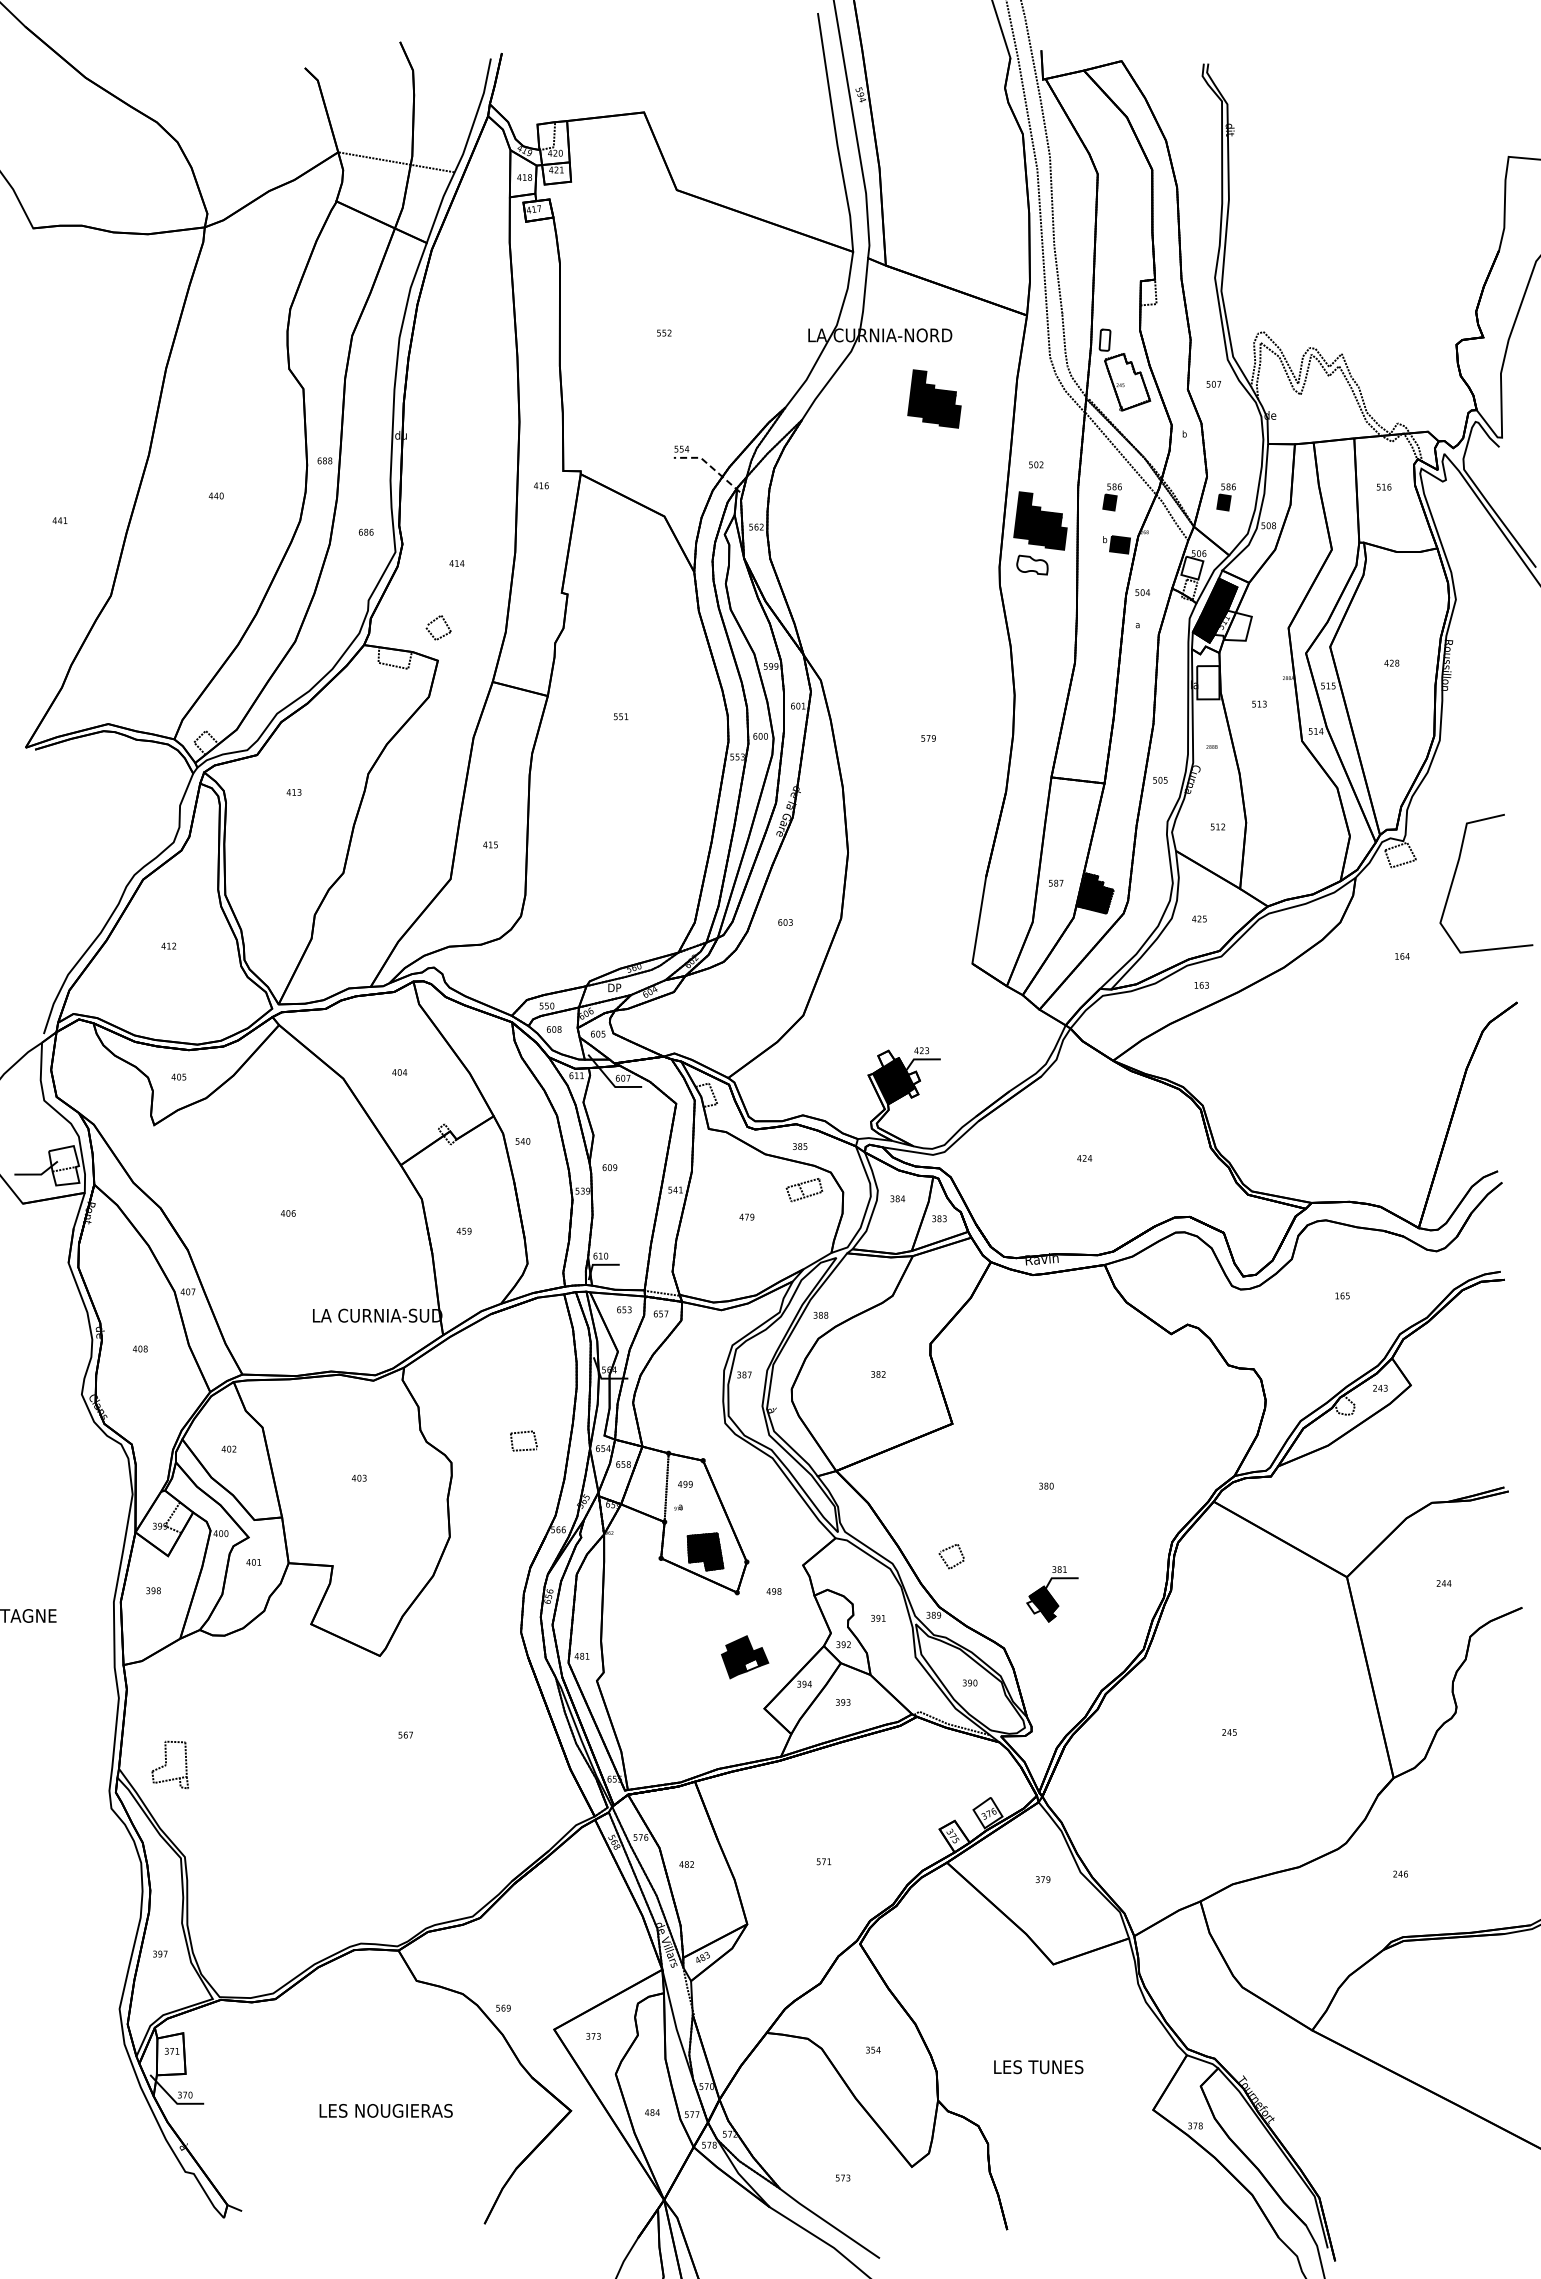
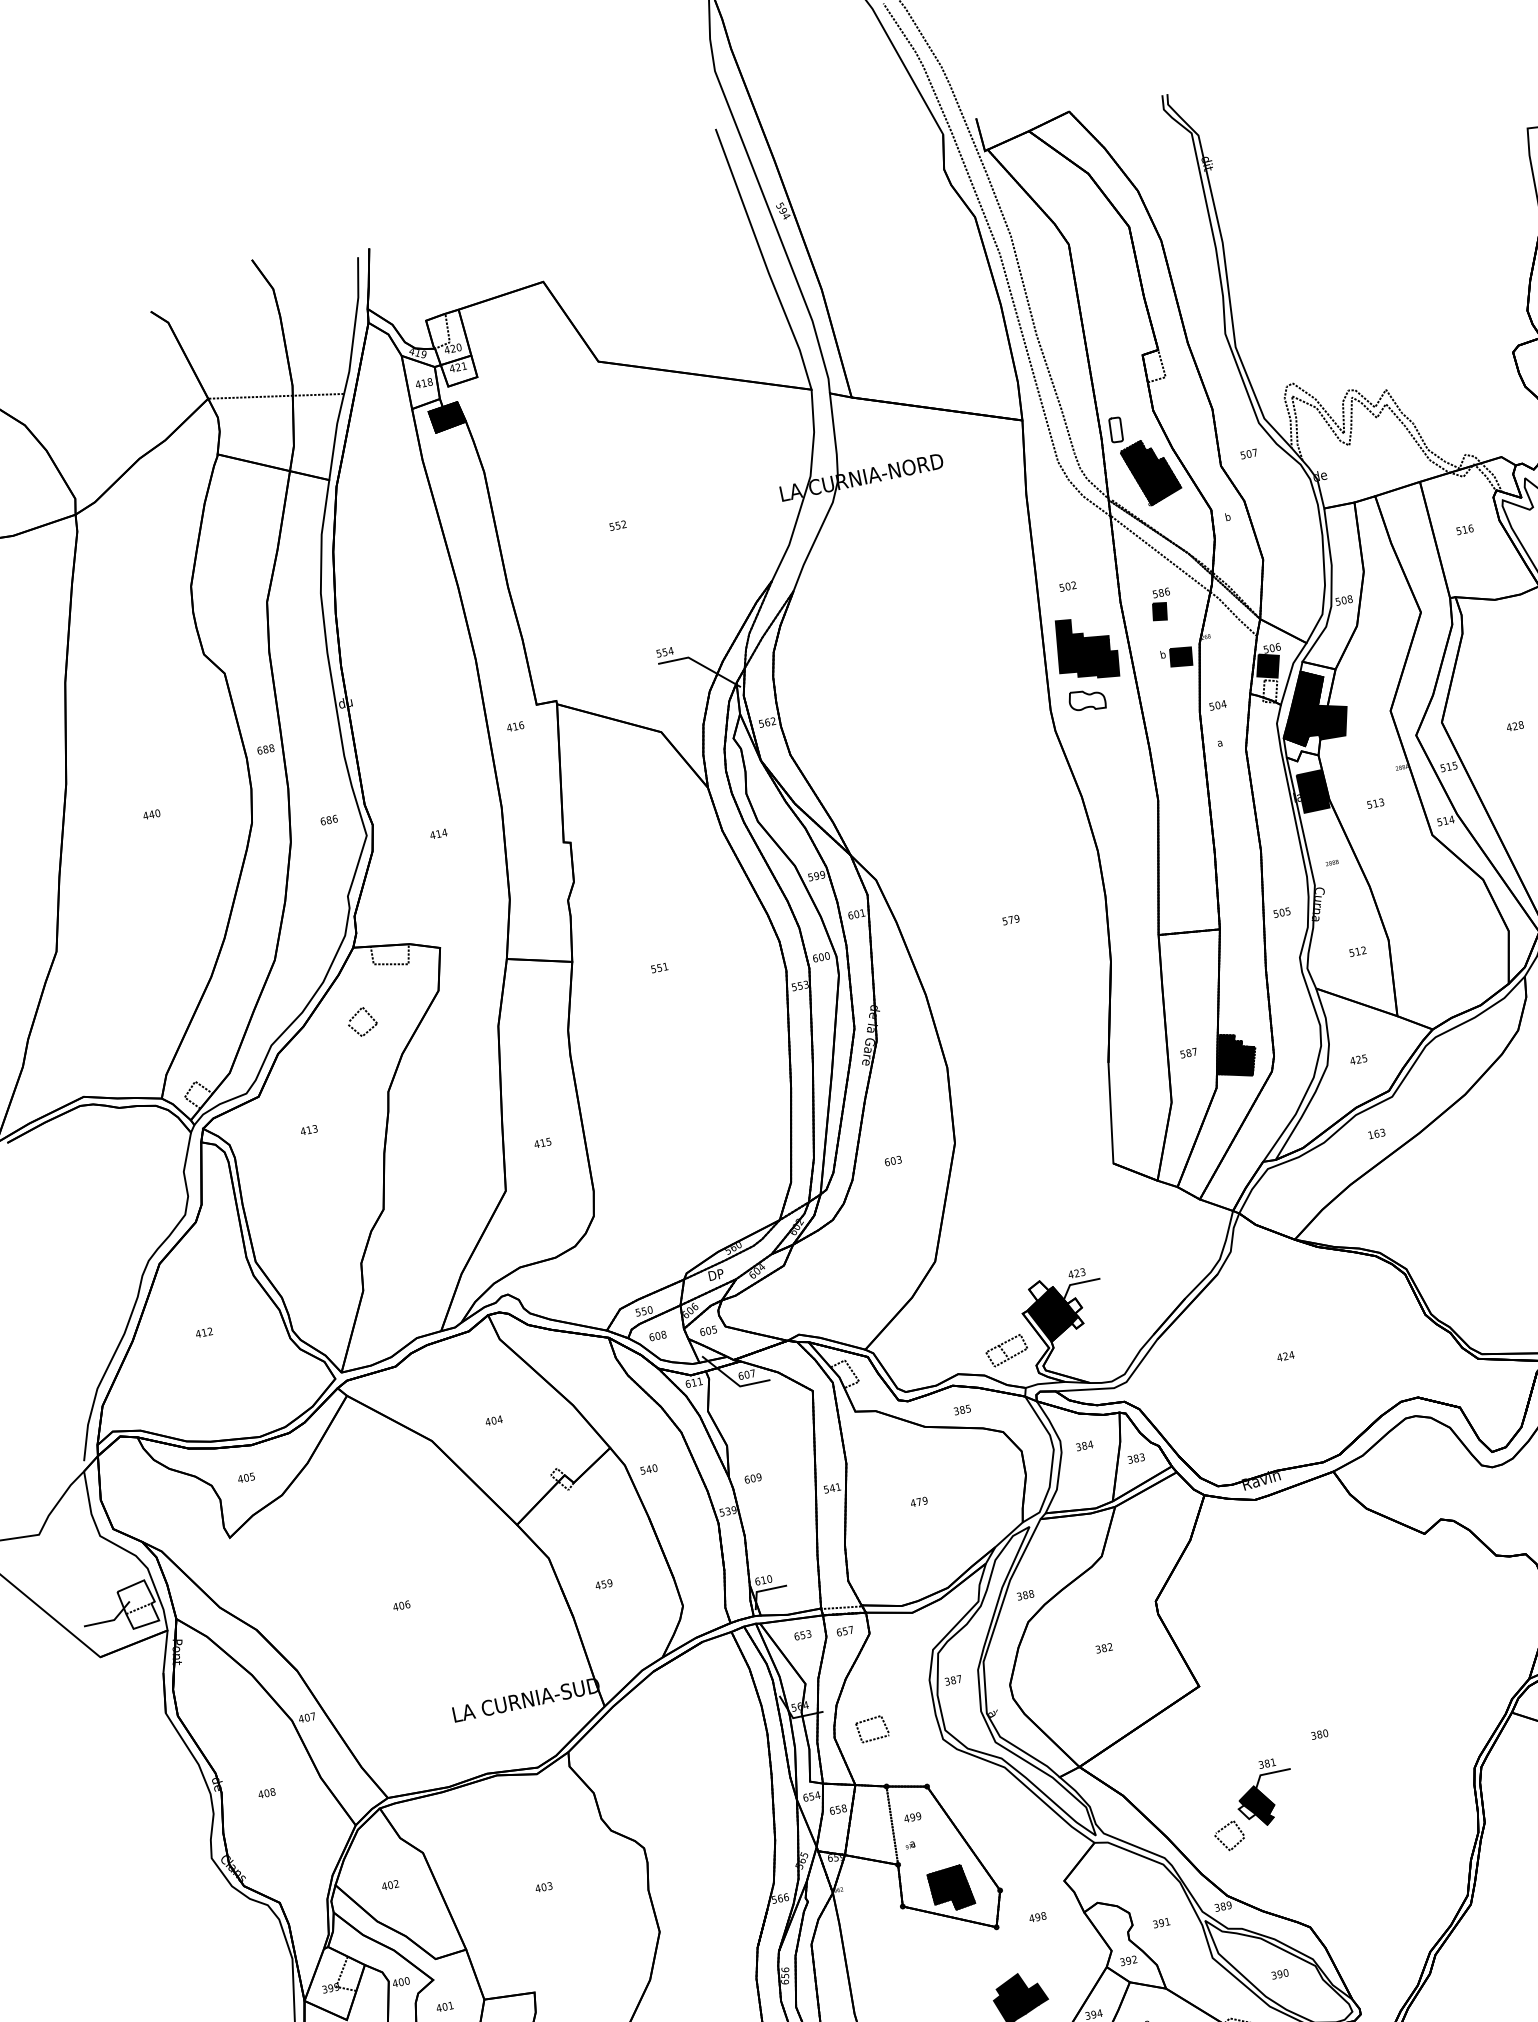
fill: (538, 210) -> (447, 417), added
fill: (1127, 382) -> (1151, 472), added
part: (934, 398) -> (937, 535), removed
line: (709, 465) -> (700, 664), dashed -> solid
part: (1225, 497) -> (1288, 578), removed
fill: (1192, 567) -> (1268, 665), added
part: (434, 621) -> (356, 1015), moved
fill: (1232, 625) -> (1326, 721), added
fill: (1208, 682) -> (1313, 791), added
part: (804, 1190) -> (1007, 1351), moved
part: (522, 1433) -> (869, 1720), moved
part: (1052, 1594) -> (1265, 1793), moved
fill: (751, 1664) -> (1029, 2004), added

